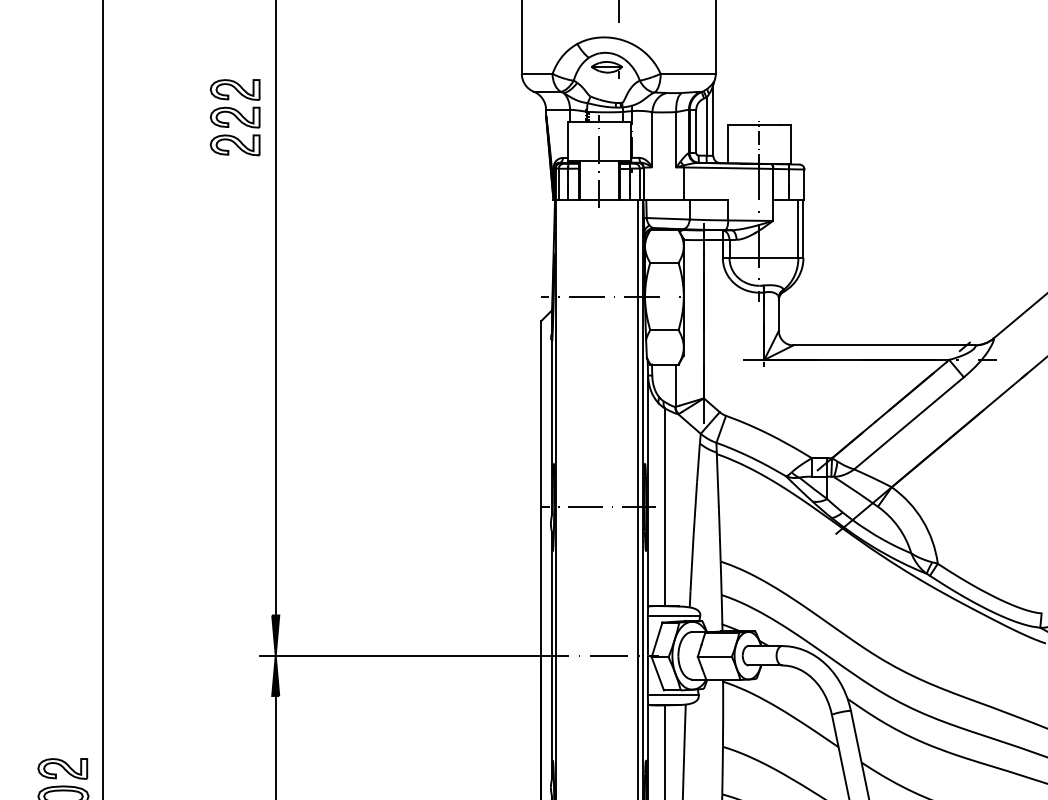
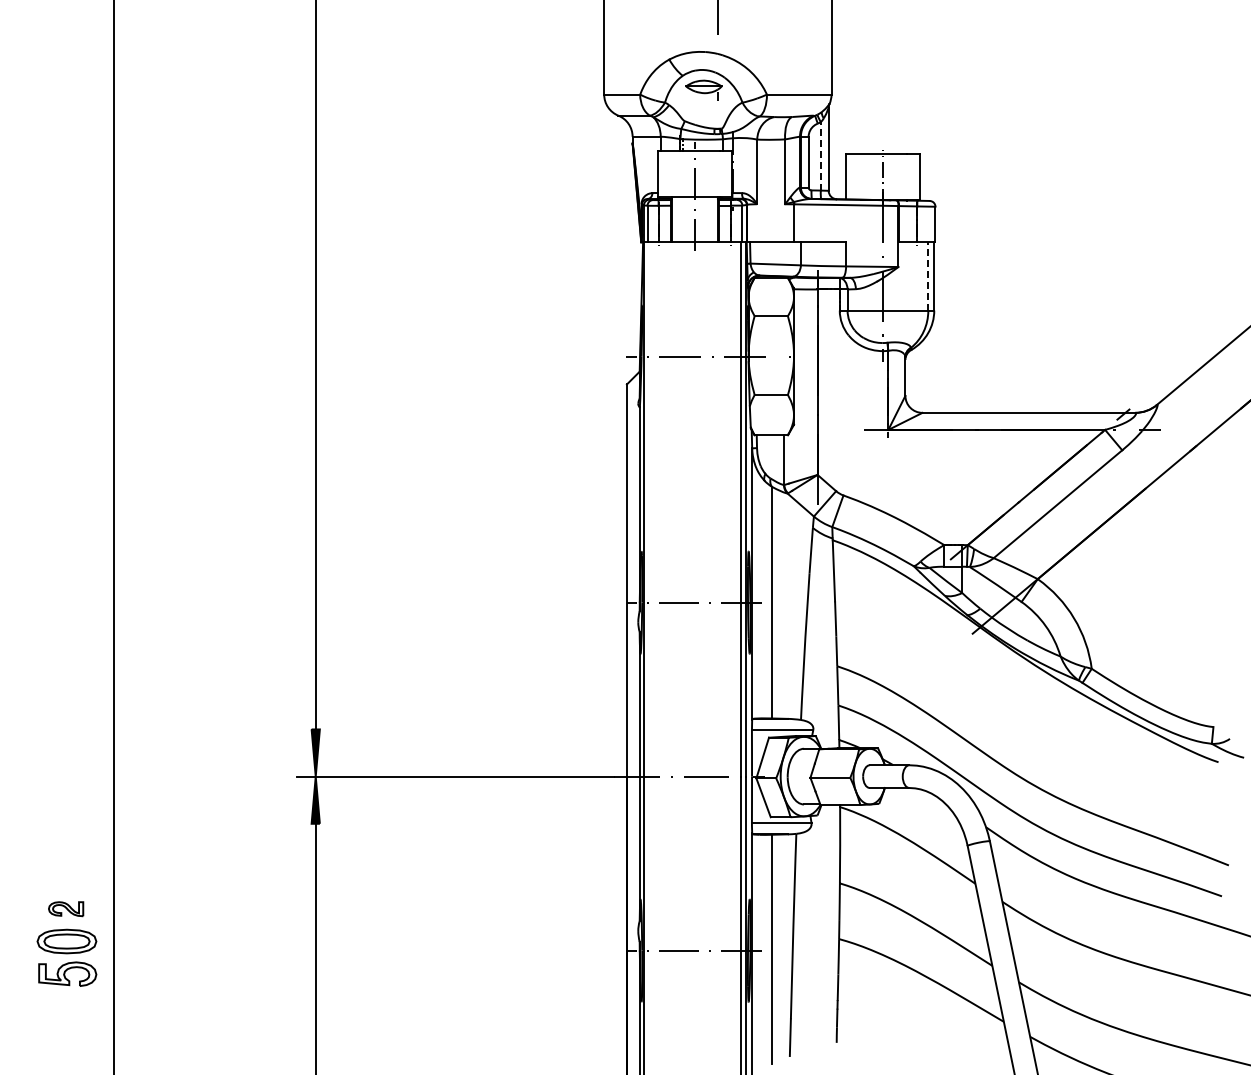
part: (234, 117) -> (267, 145), removed
line: (706, 125) -> (820, 155), solid -> dashed
line: (798, 228) -> (928, 275), solid -> dashed
part: (62, 768) -> (65, 908), size x0.6

